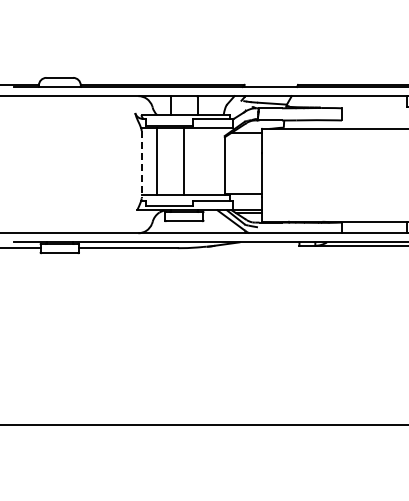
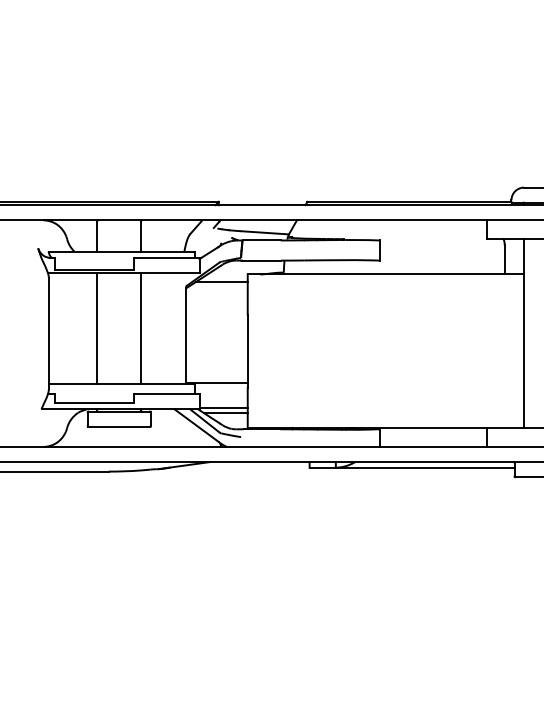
line: (156, 161) -> (96, 328), moved
line: (183, 161) -> (141, 328), moved
line: (141, 164) -> (48, 333), dashed -> solid

